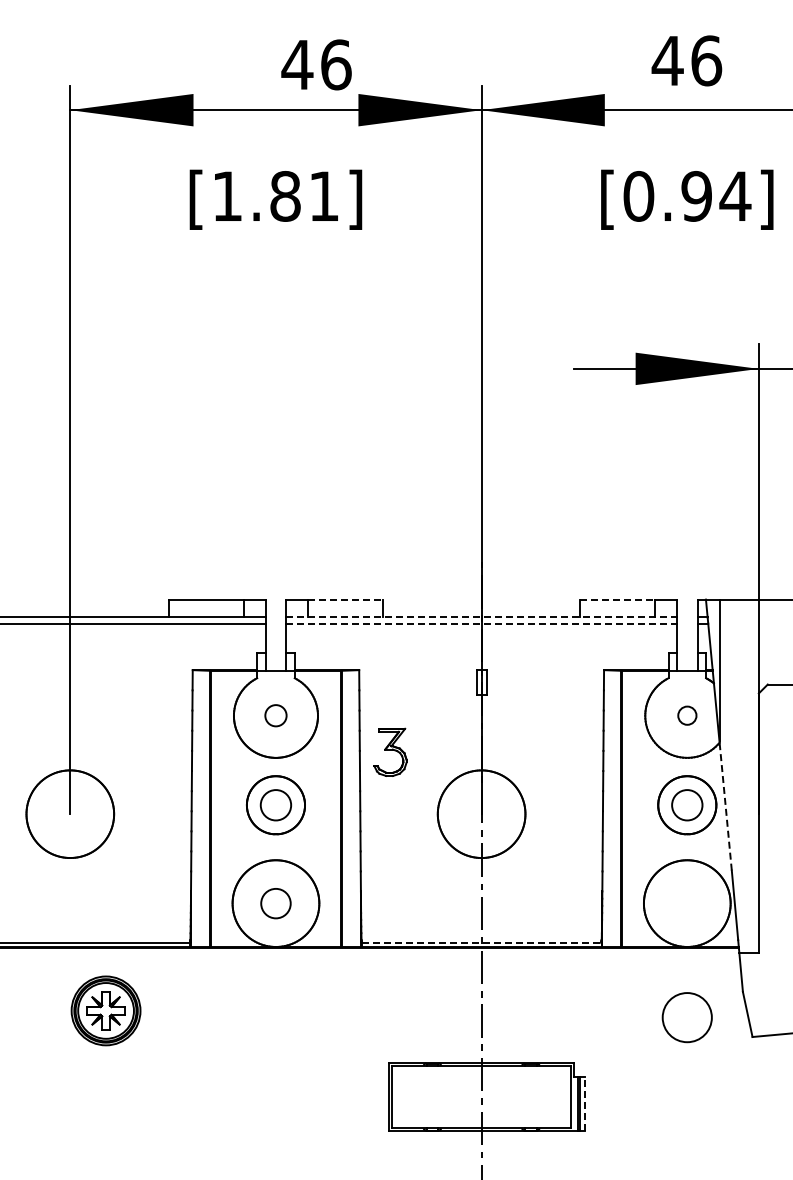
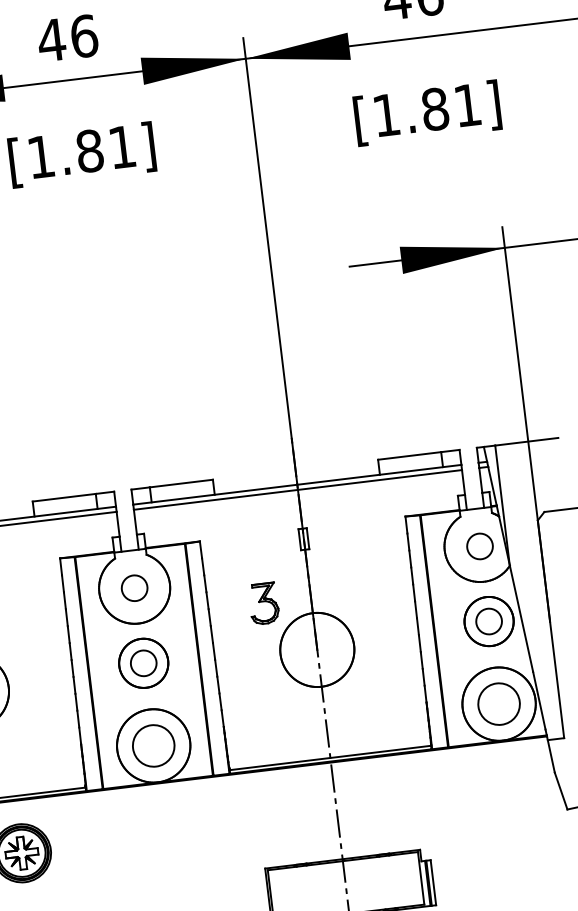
text: (316, 64) -> (67, 38), moved
text: (687, 196) -> (427, 110), [0.94] -> [1.81]
line: (345, 599) -> (181, 483), dashed -> solid
line: (617, 599) -> (409, 455), dashed -> solid
line: (482, 617) -> (298, 484), dashed -> solid
line: (482, 623) -> (298, 489), dashed -> solid
circle: (275, 715) -> (134, 588), size x1.43
circle: (687, 715) -> (480, 546), size x1.67
part: (390, 751) -> (263, 603), moved
line: (725, 806) -> (521, 618), dashed -> solid
circle: (275, 903) -> (153, 745), size x1.67
line: (481, 942) -> (330, 757), dashed -> solid
circle: (686, 1017) -> (498, 704), moved
line: (584, 1103) -> (433, 882), dashed -> solid

